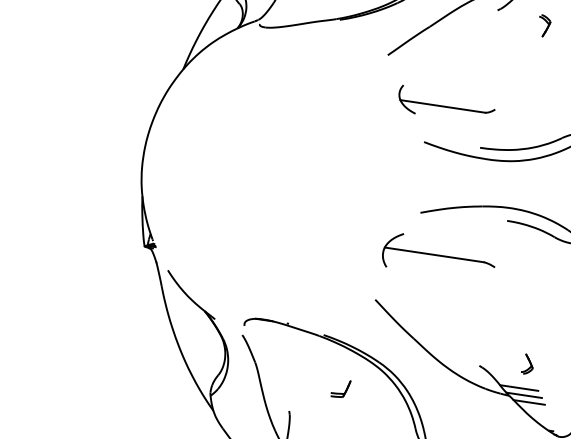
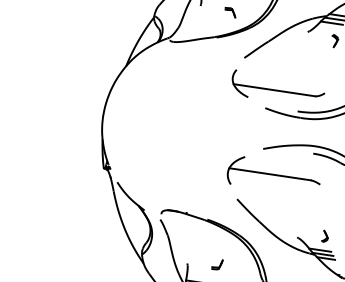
part: (446, 99) -> (278, 83), size x1.67
part: (438, 250) -> (273, 170), size x1.43
part: (341, 388) -> (217, 264), moved

